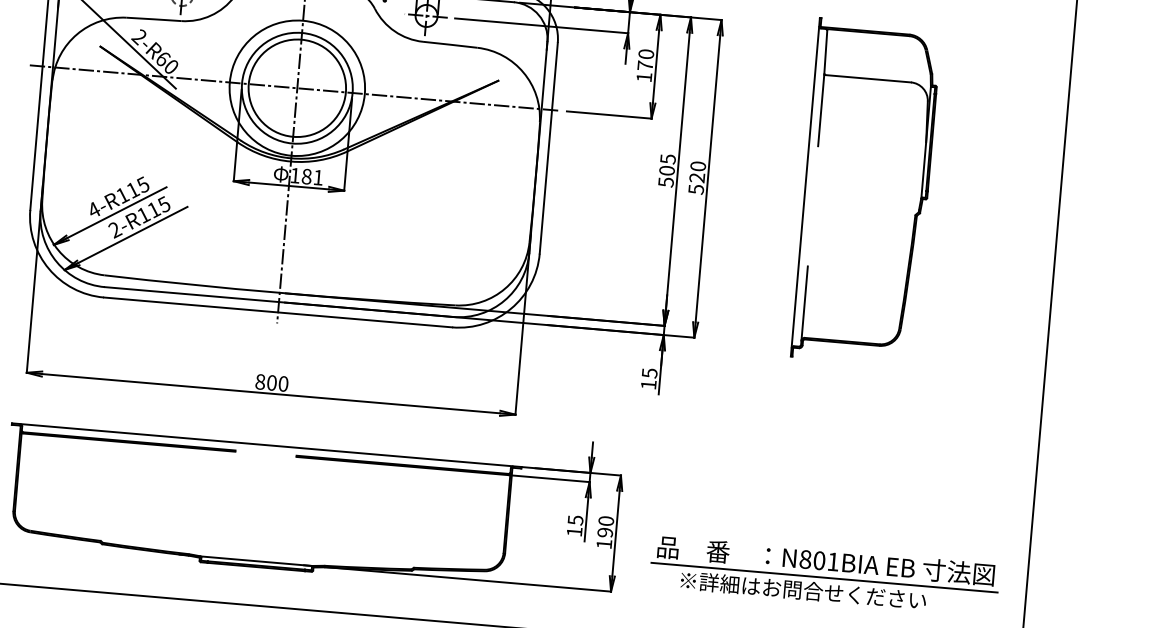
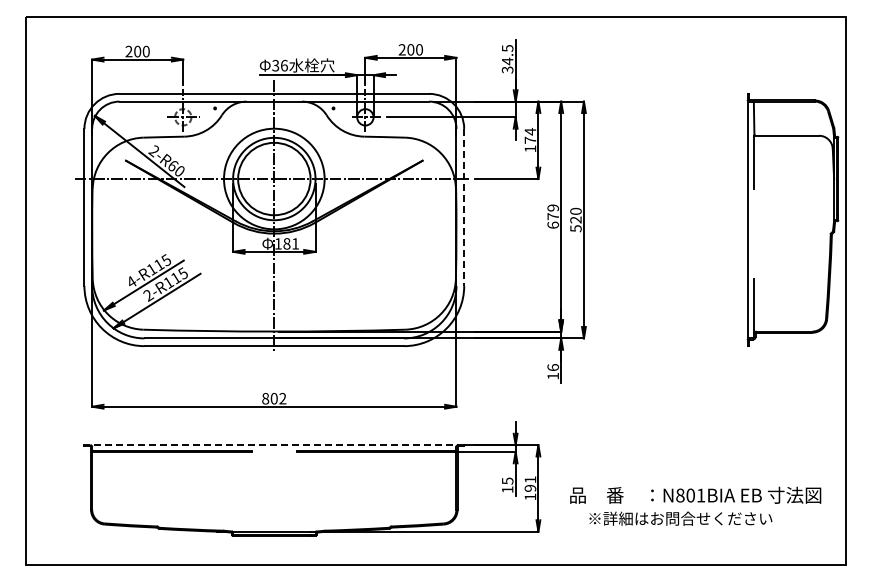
text: (646, 53) -> (530, 131), 170 -> 174
line: (549, 148) -> (464, 207), solid -> dashed
text: (667, 170) -> (553, 216), 505 -> 679
part: (865, 191) -> (792, 219), moved
text: (648, 373) -> (552, 367), 15 -> 16
text: (283, 383) -> (282, 398), 800 -> 802
line: (266, 445) -> (274, 445), solid -> dashed
text: (606, 520) -> (530, 479), 190 -> 191
line: (824, 577) -> (695, 507), removed

